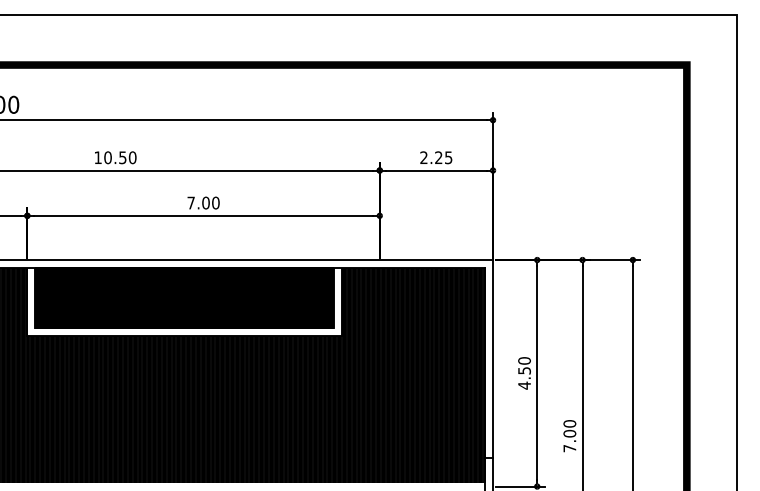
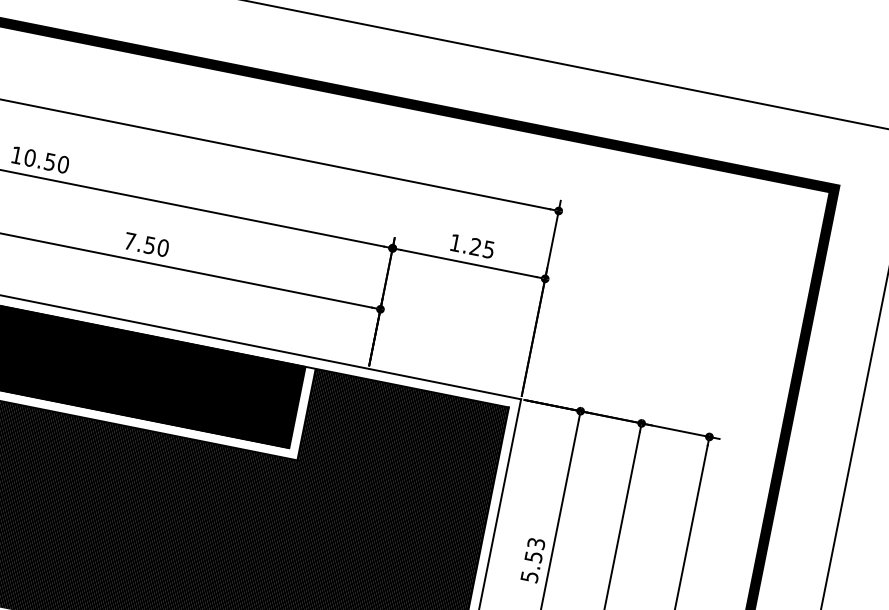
text: (423, 157) -> (455, 242), 2.25 -> 1.25
text: (205, 202) -> (149, 244), 7.00 -> 7.50
text: (524, 373) -> (532, 560), 4.50 -> 5.53

